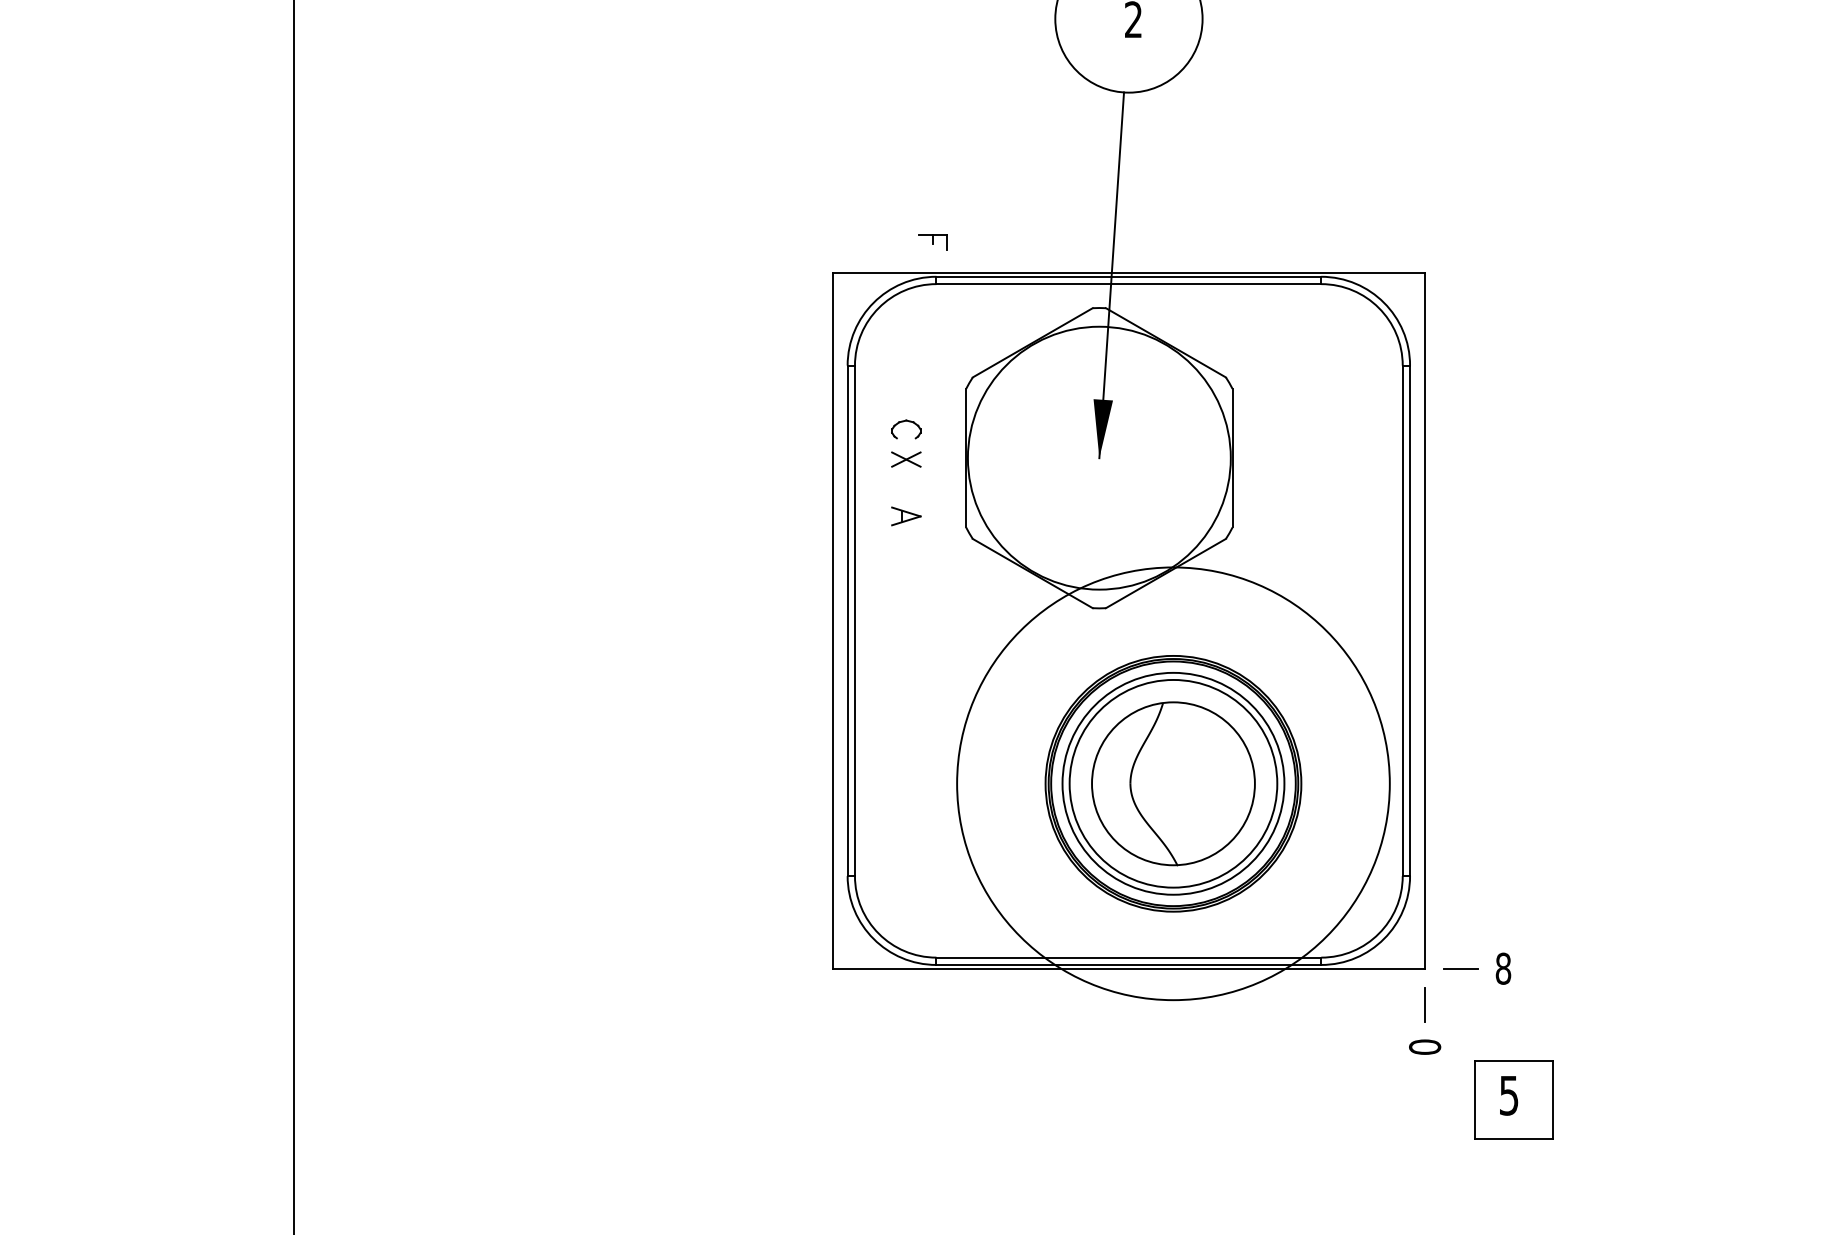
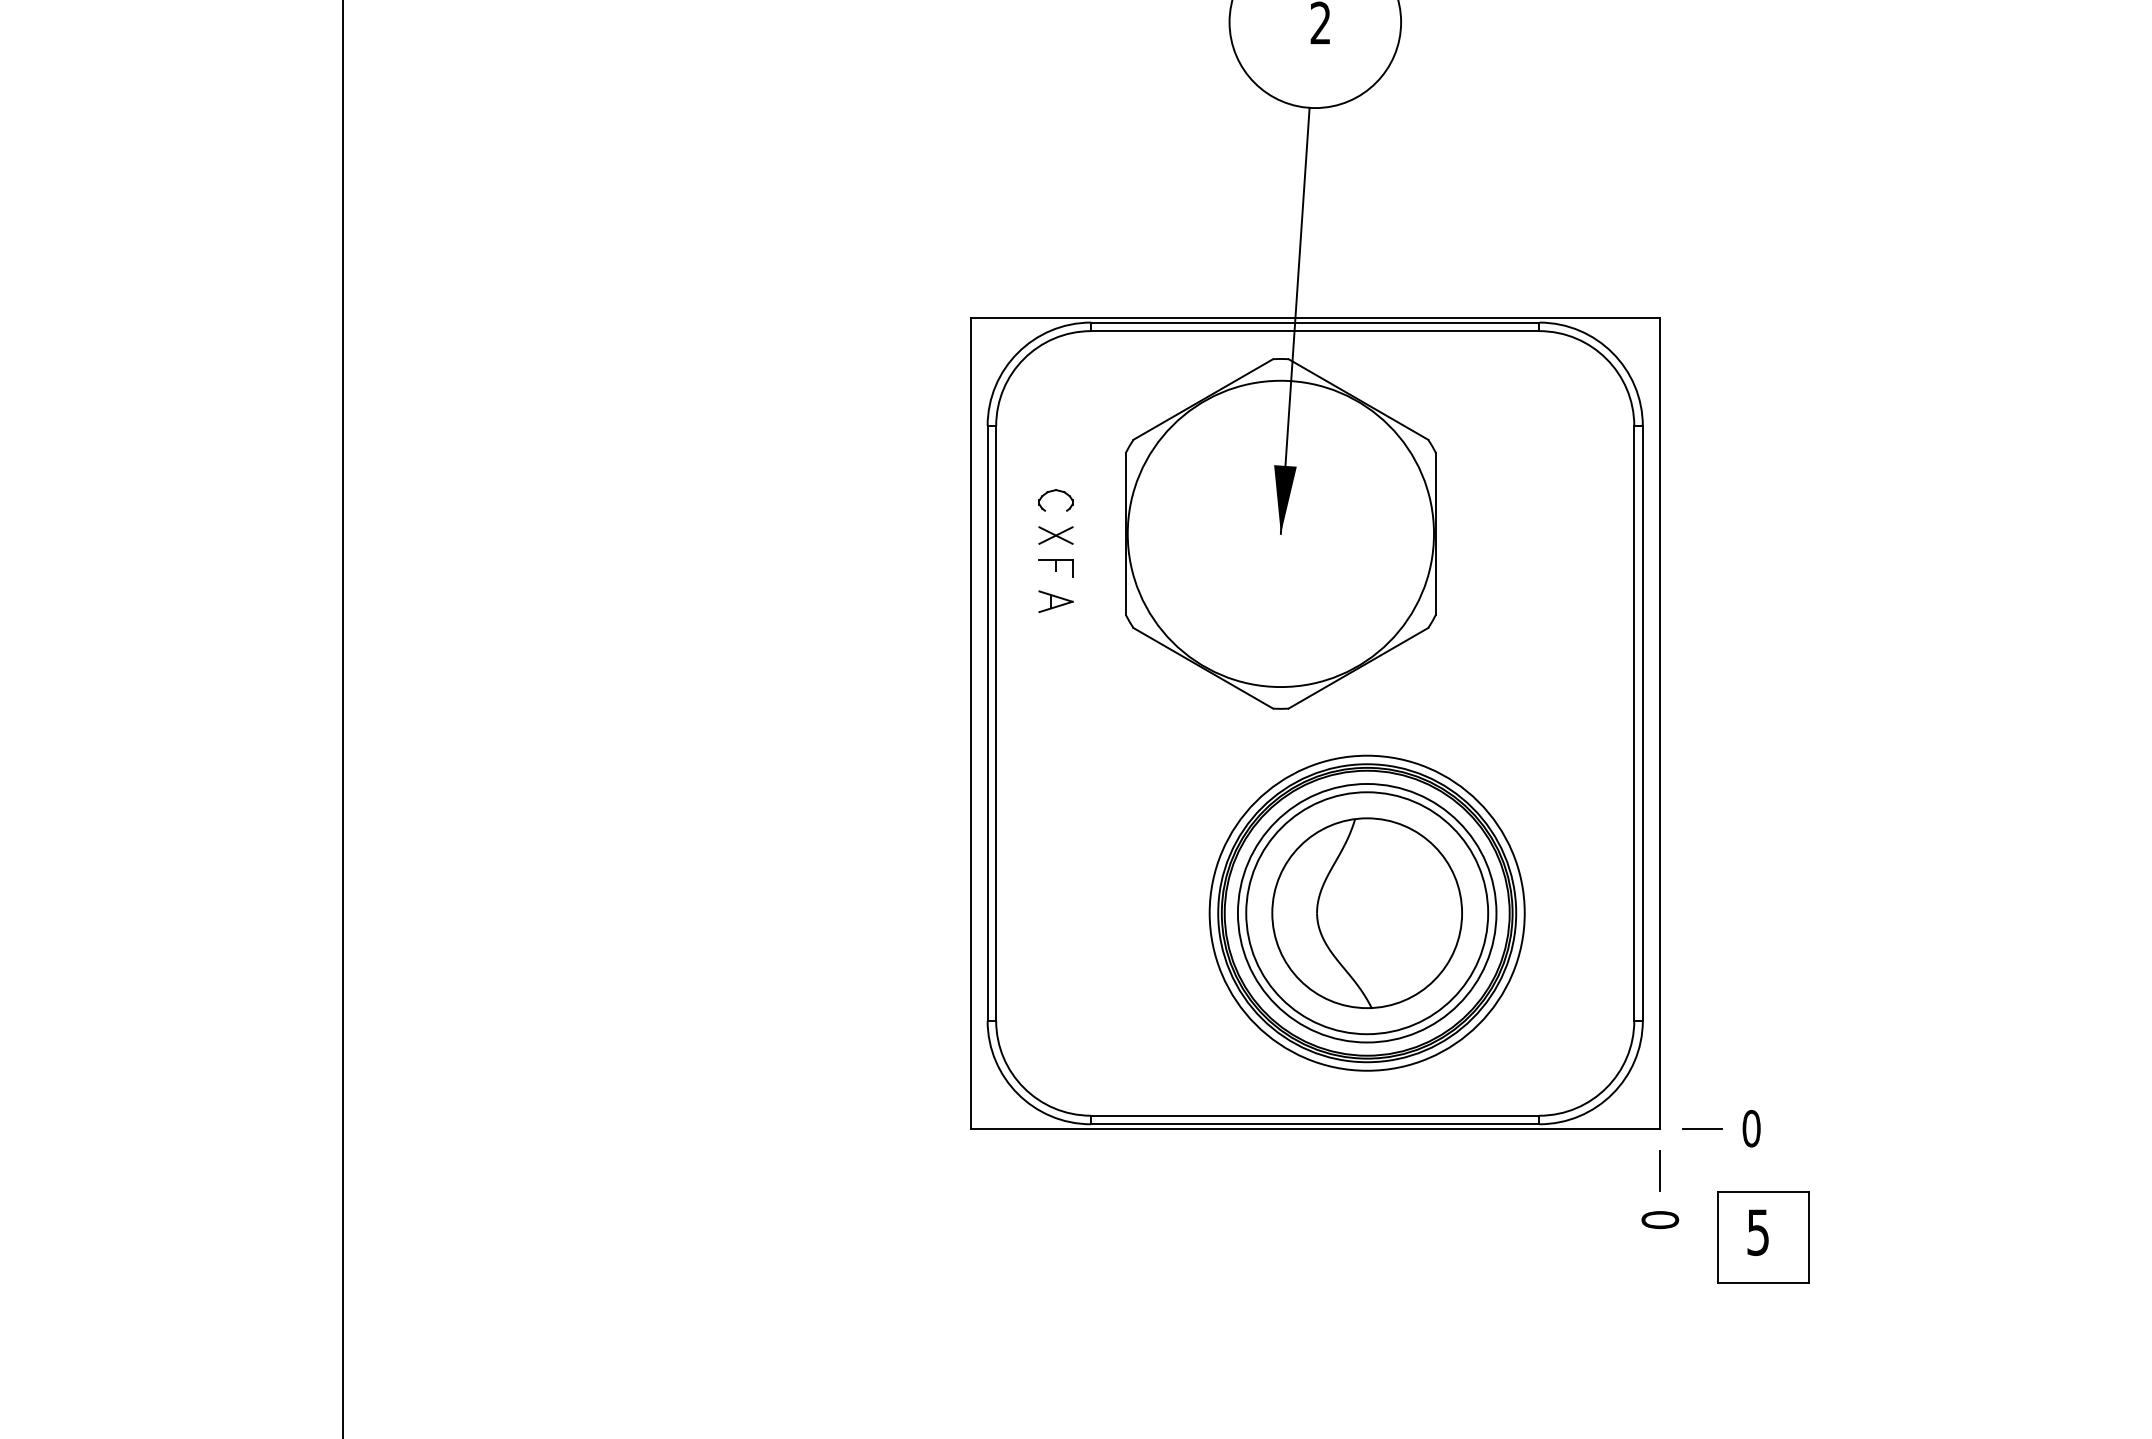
part: (932, 242) -> (1055, 568), moved
circle: (1172, 783) -> (1366, 912), size x0.62
text: (1503, 968) -> (1751, 1128), 8 -> 0
part: (1513, 1099) -> (1763, 1237), moved

